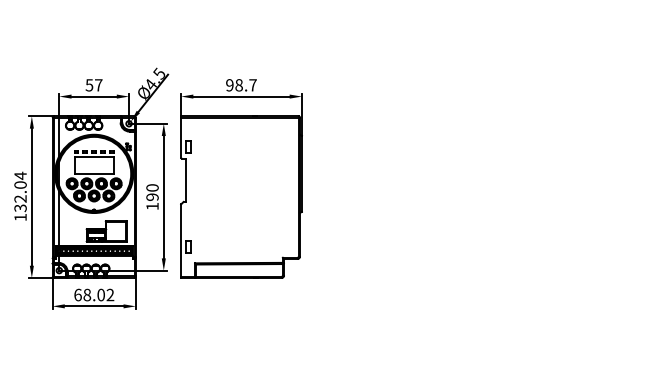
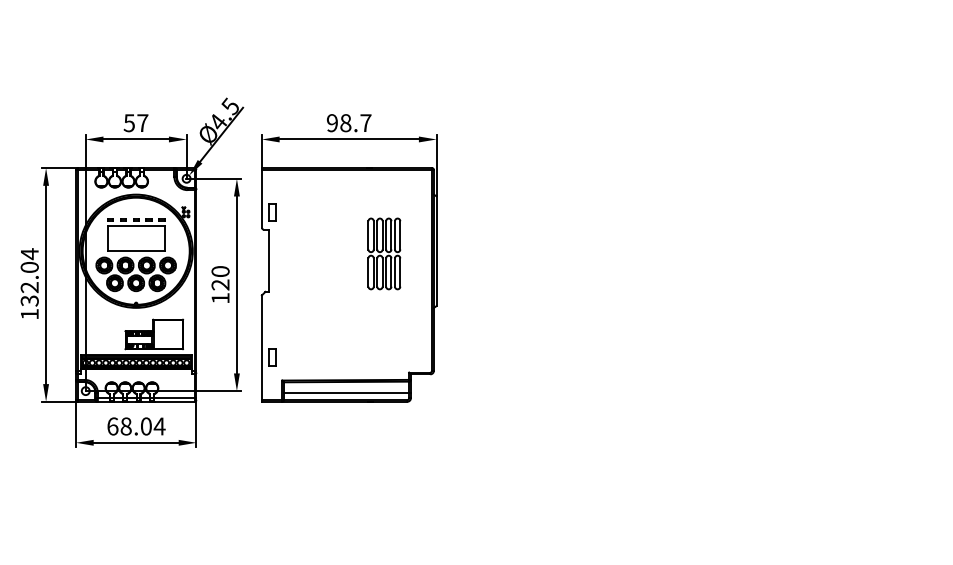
part: (265, 175) -> (383, 253), added
text: (152, 196) -> (220, 283), 190 -> 120
line: (240, 271) -> (347, 392), added
text: (110, 294) -> (159, 425), 68.02 -> 68.04

